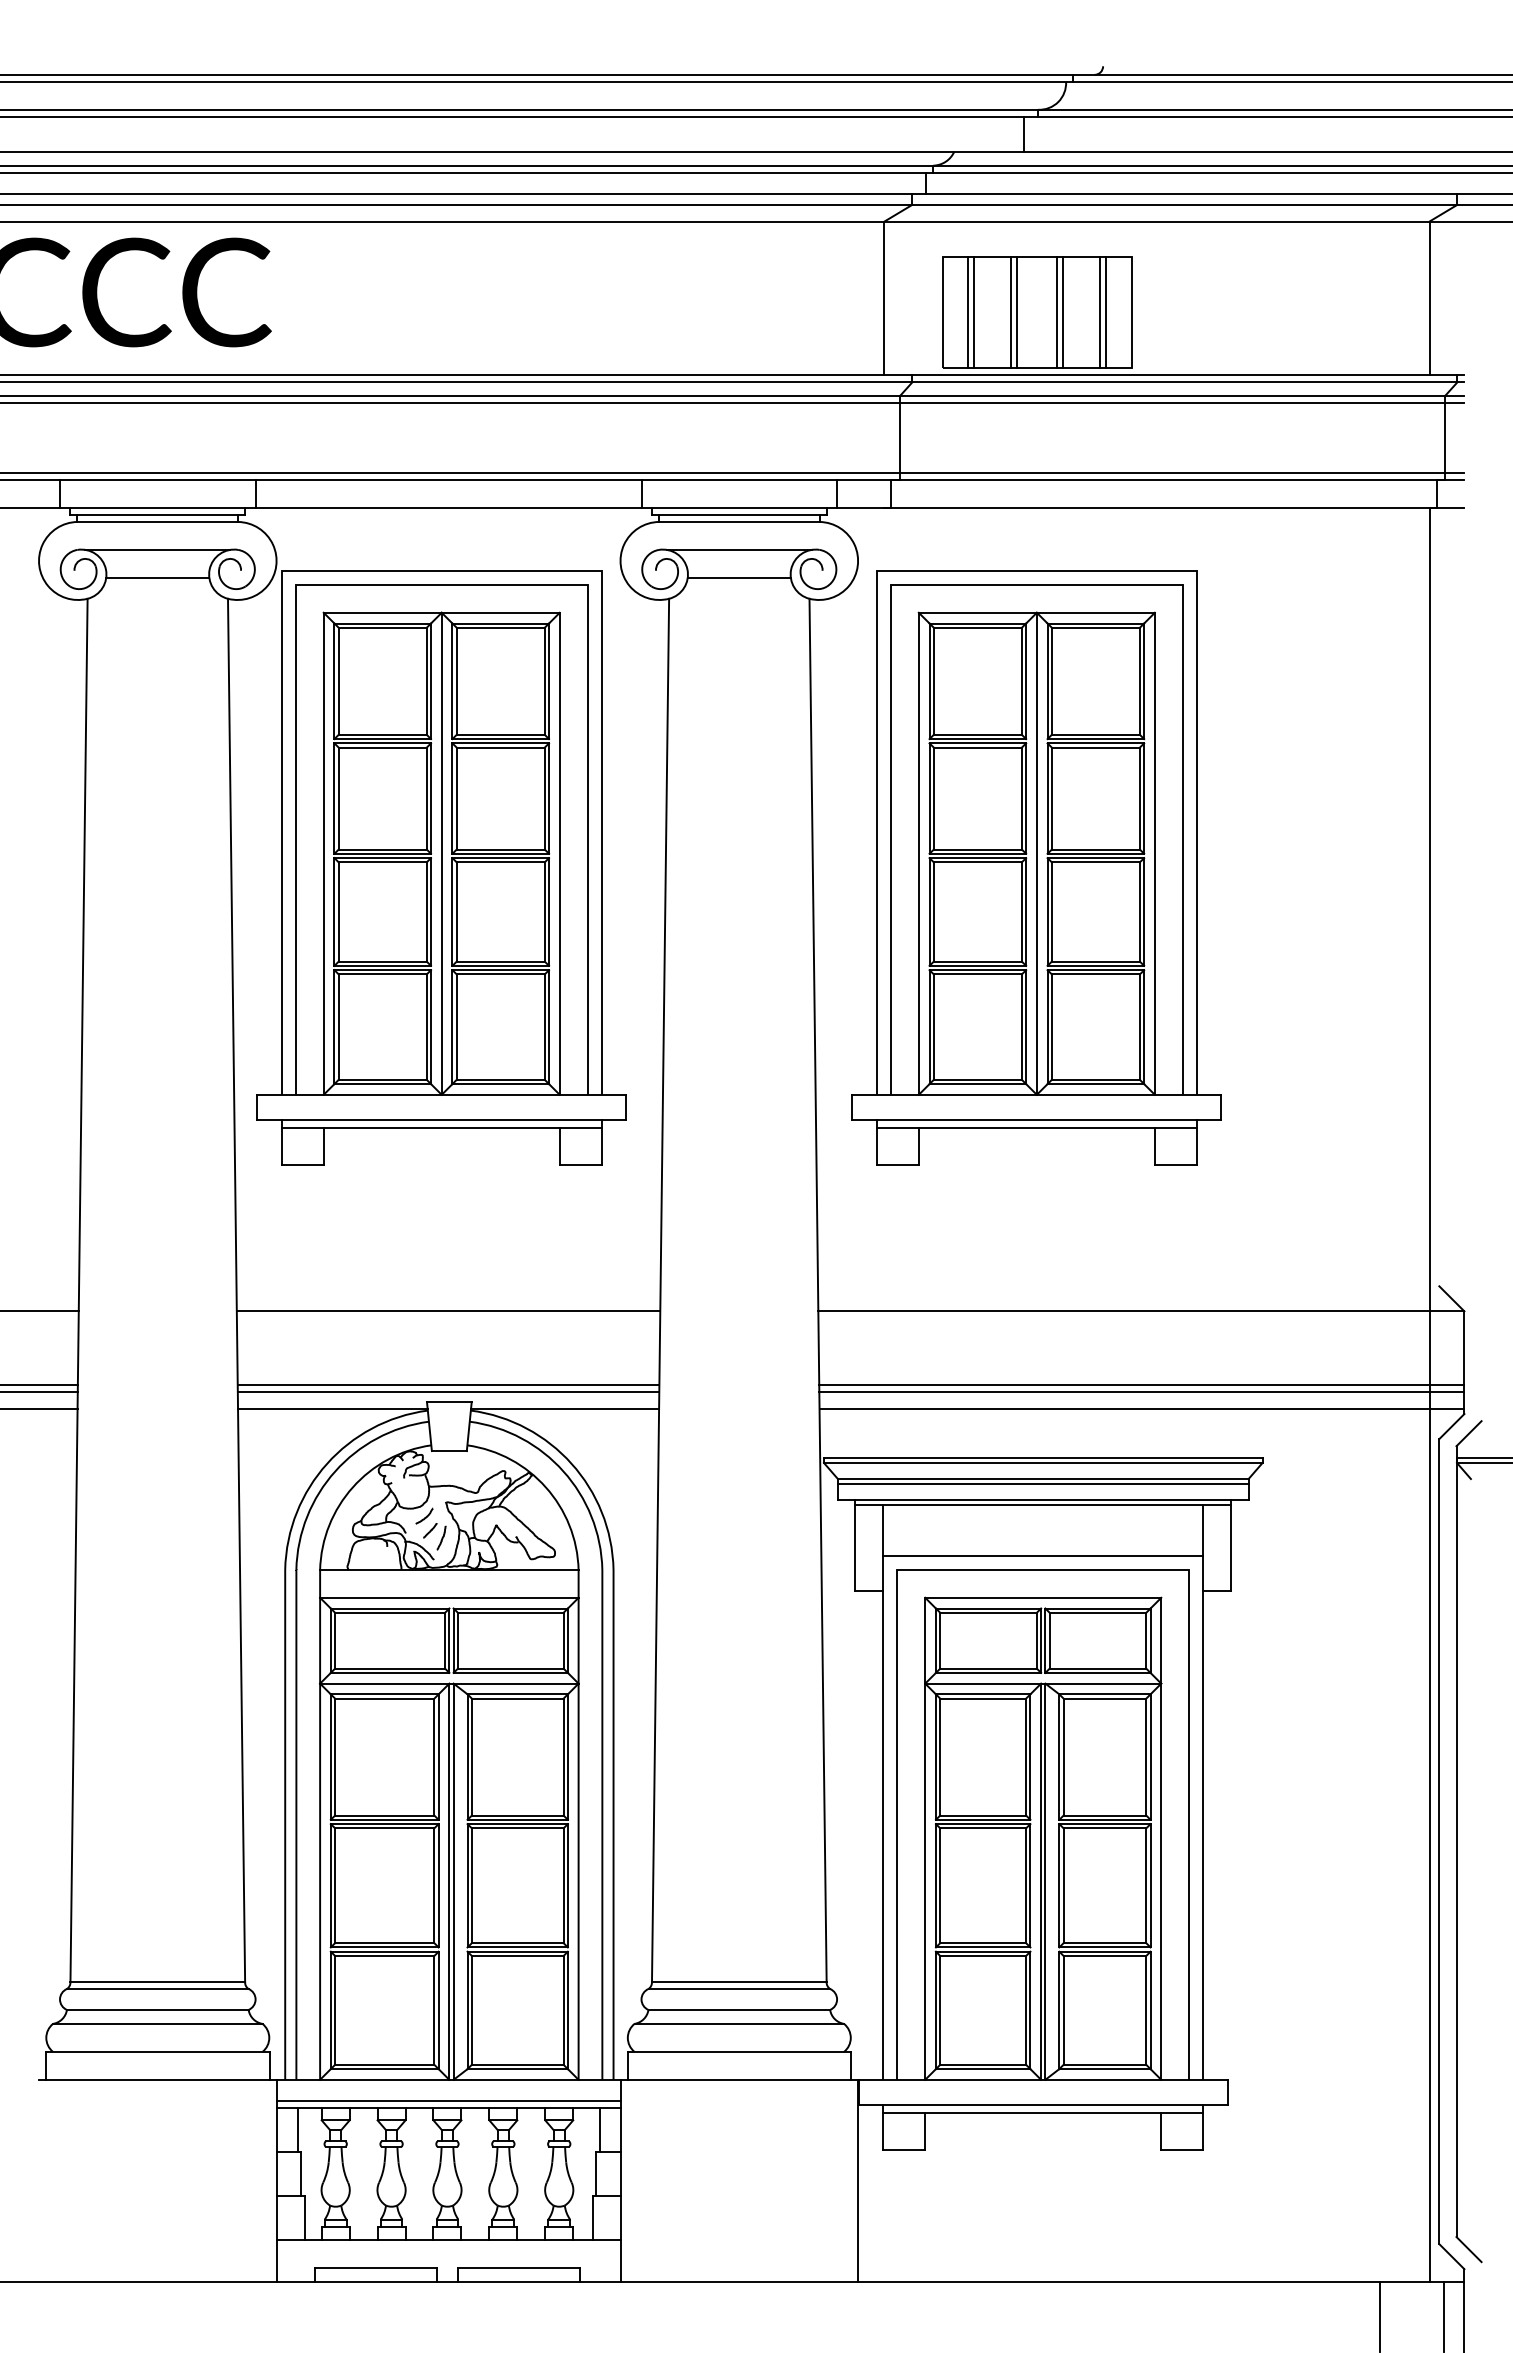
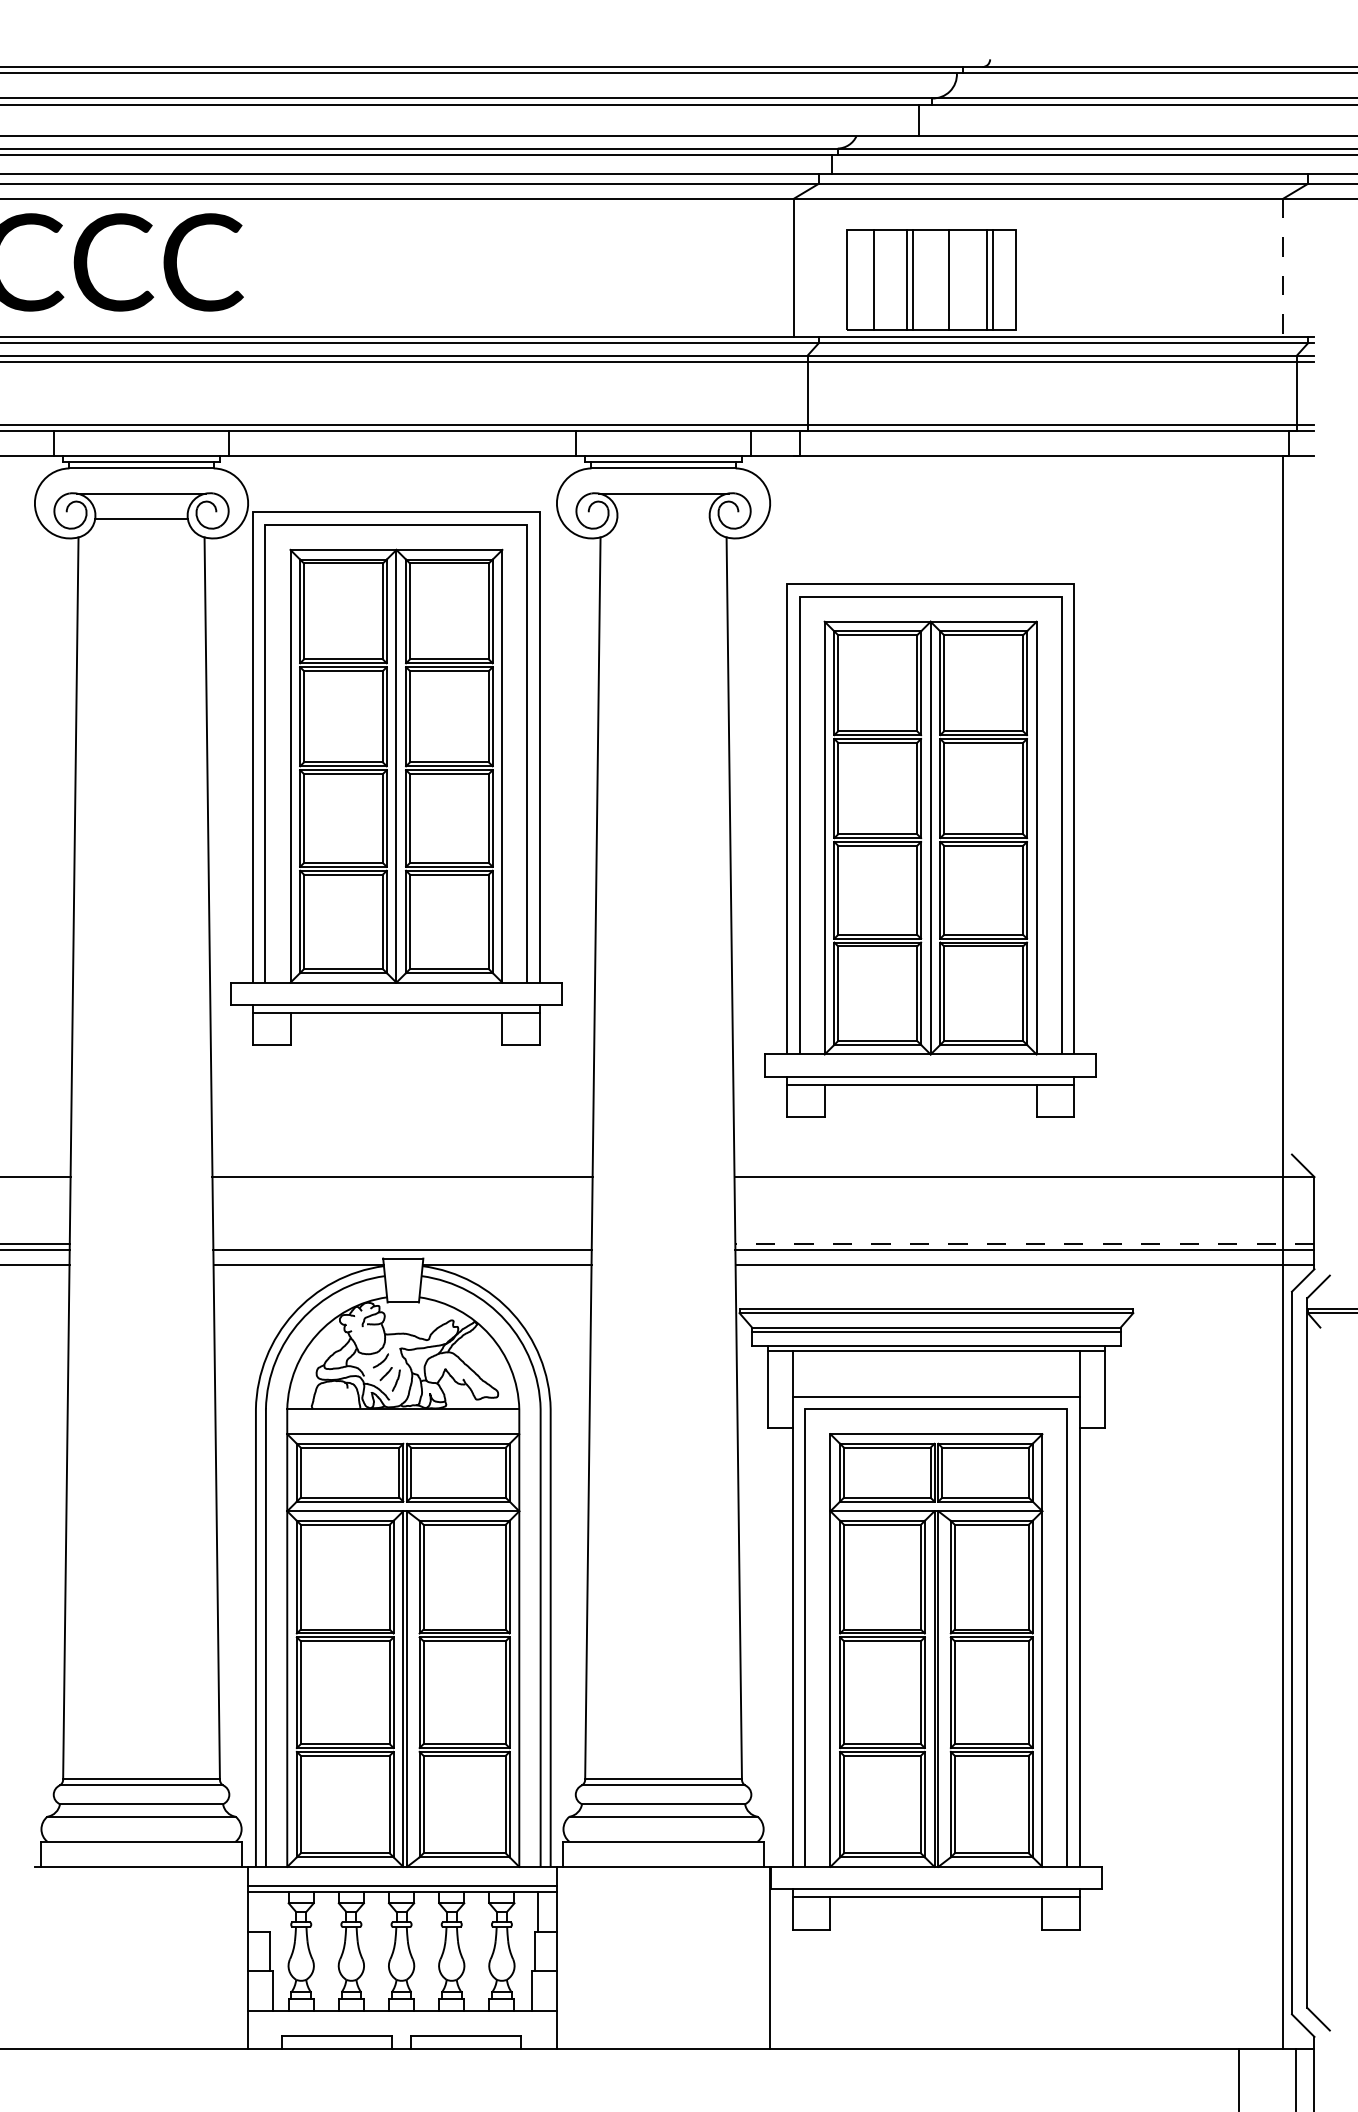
line: (1429, 298) -> (1283, 267), solid -> dashed
line: (967, 312) -> (868, 280), removed
line: (1063, 312) -> (954, 280), removed
line: (738, 577) -> (662, 518), removed
part: (1036, 867) -> (930, 850), moved
line: (448, 1385) -> (402, 1243), removed
line: (1141, 1385) -> (1024, 1243), solid -> dashed
line: (297, 2129) -> (266, 1911), removed

